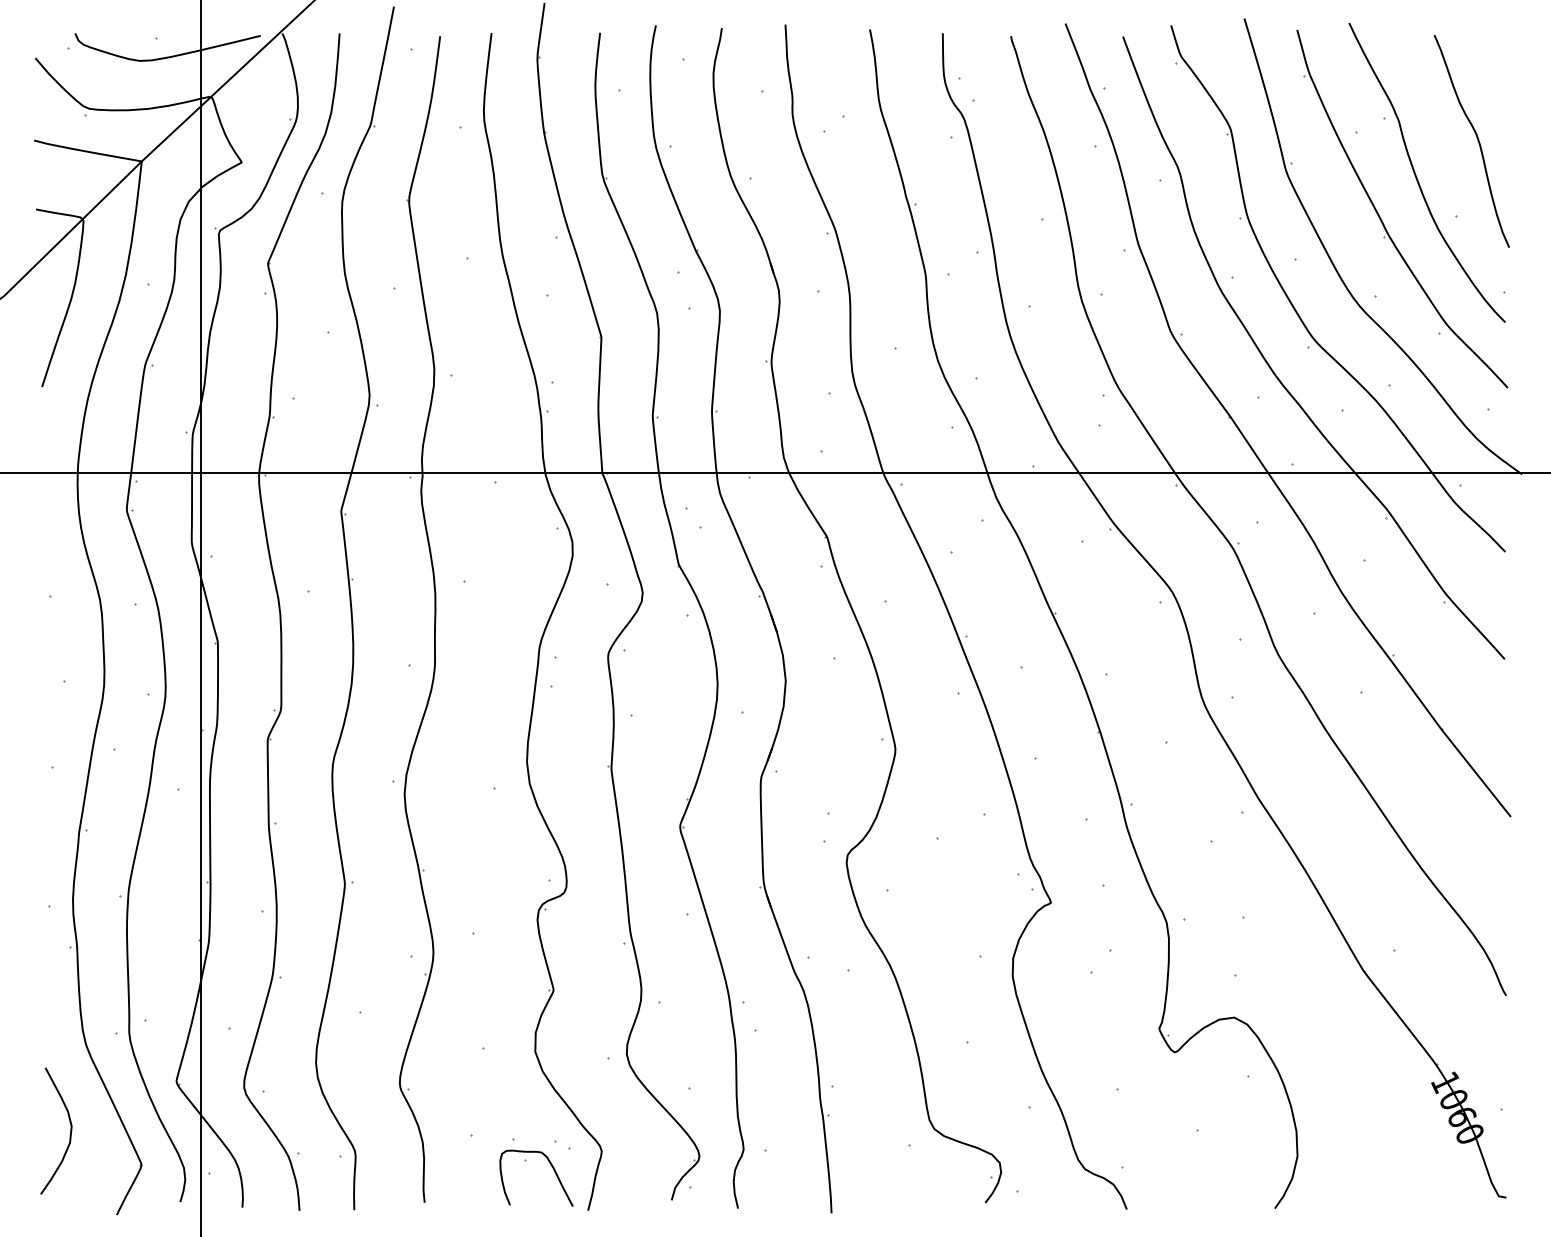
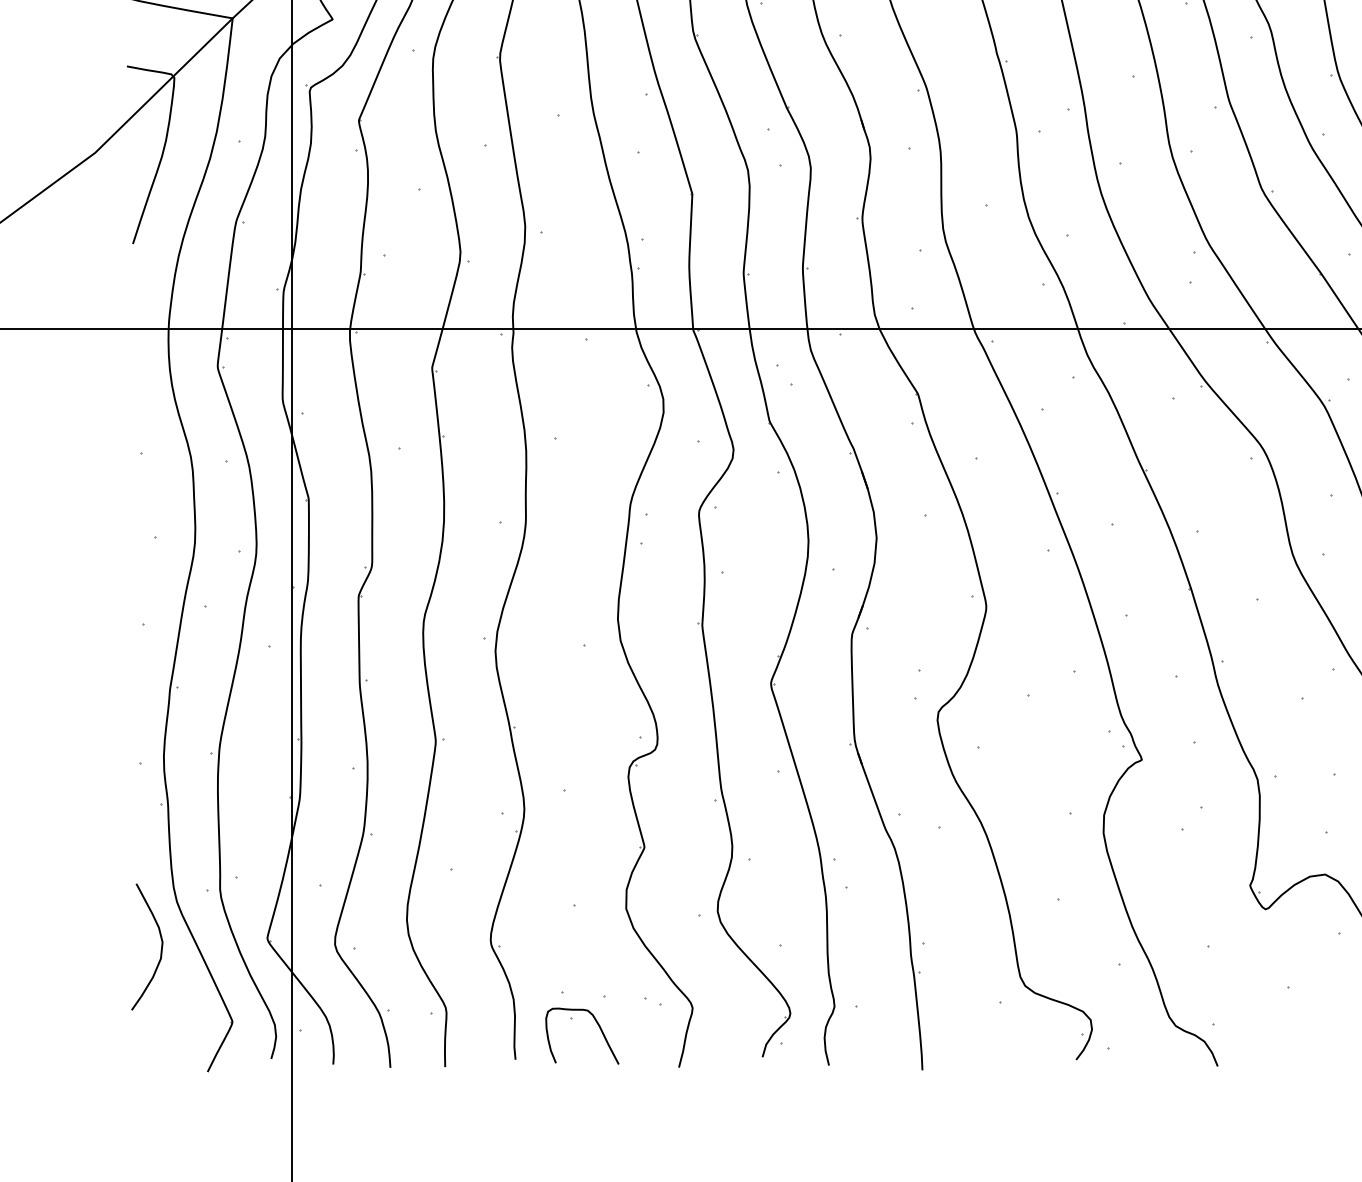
curve: (69, 1135) -> (160, 951), moved
part: (552, 1168) -> (598, 1026), moved

